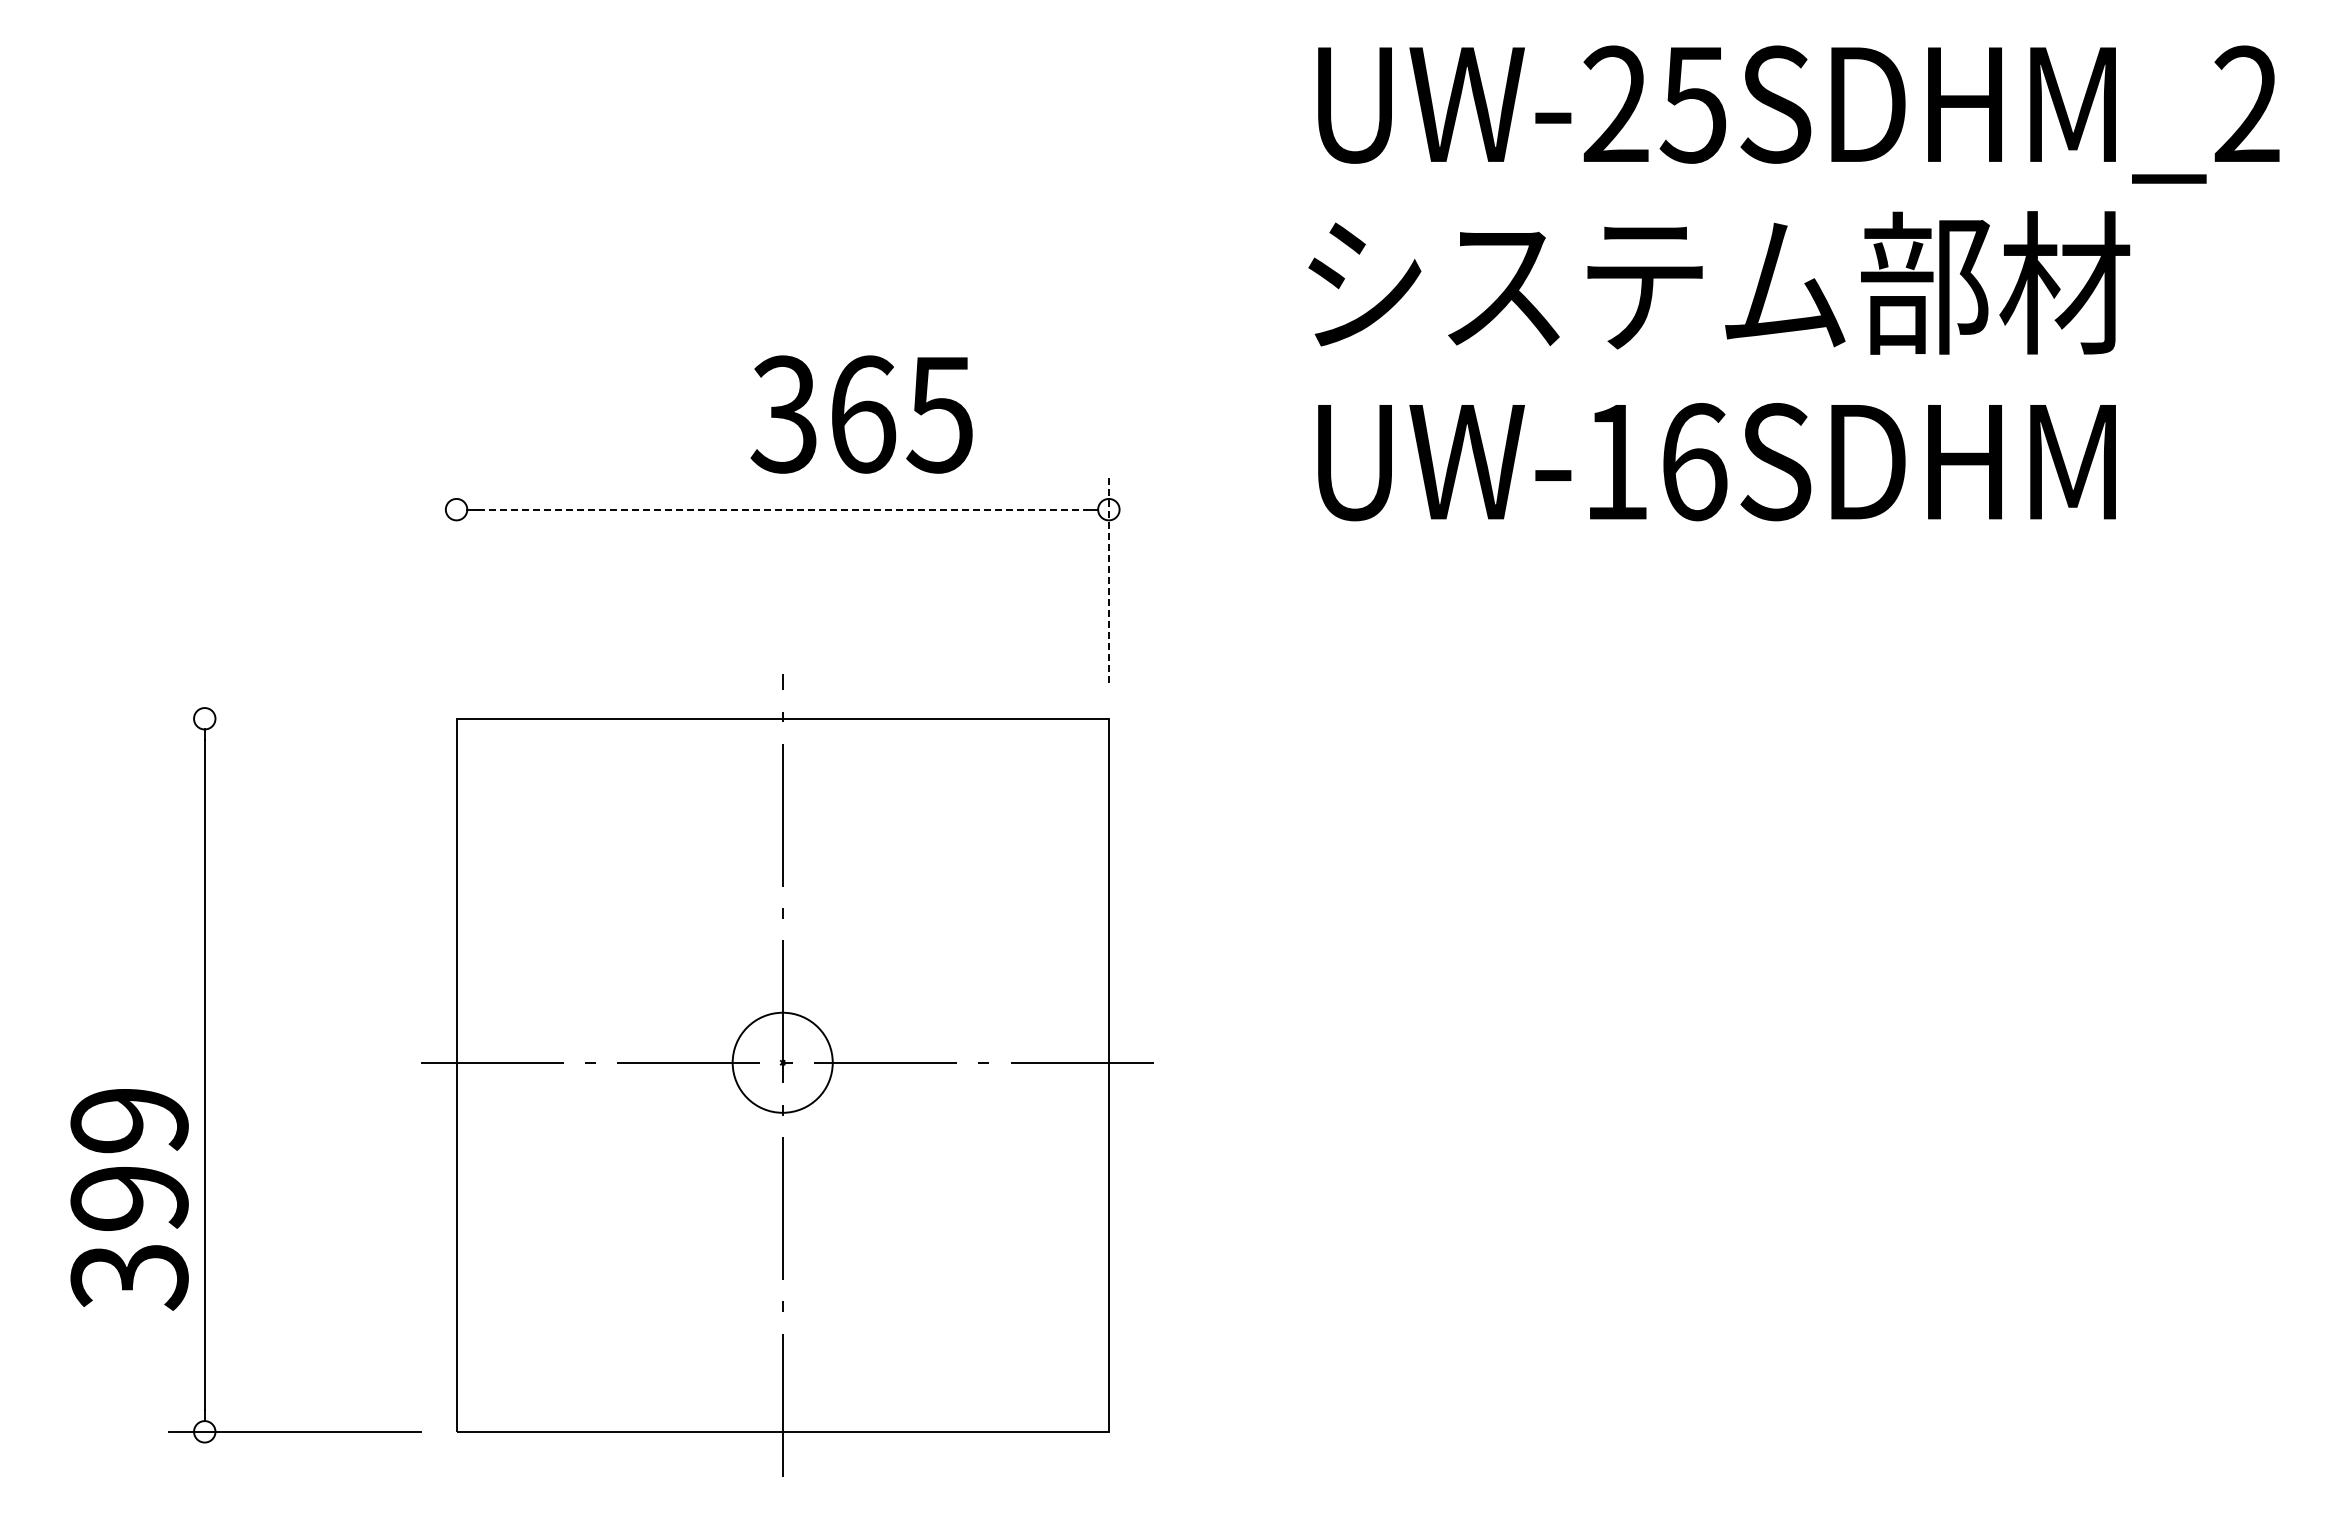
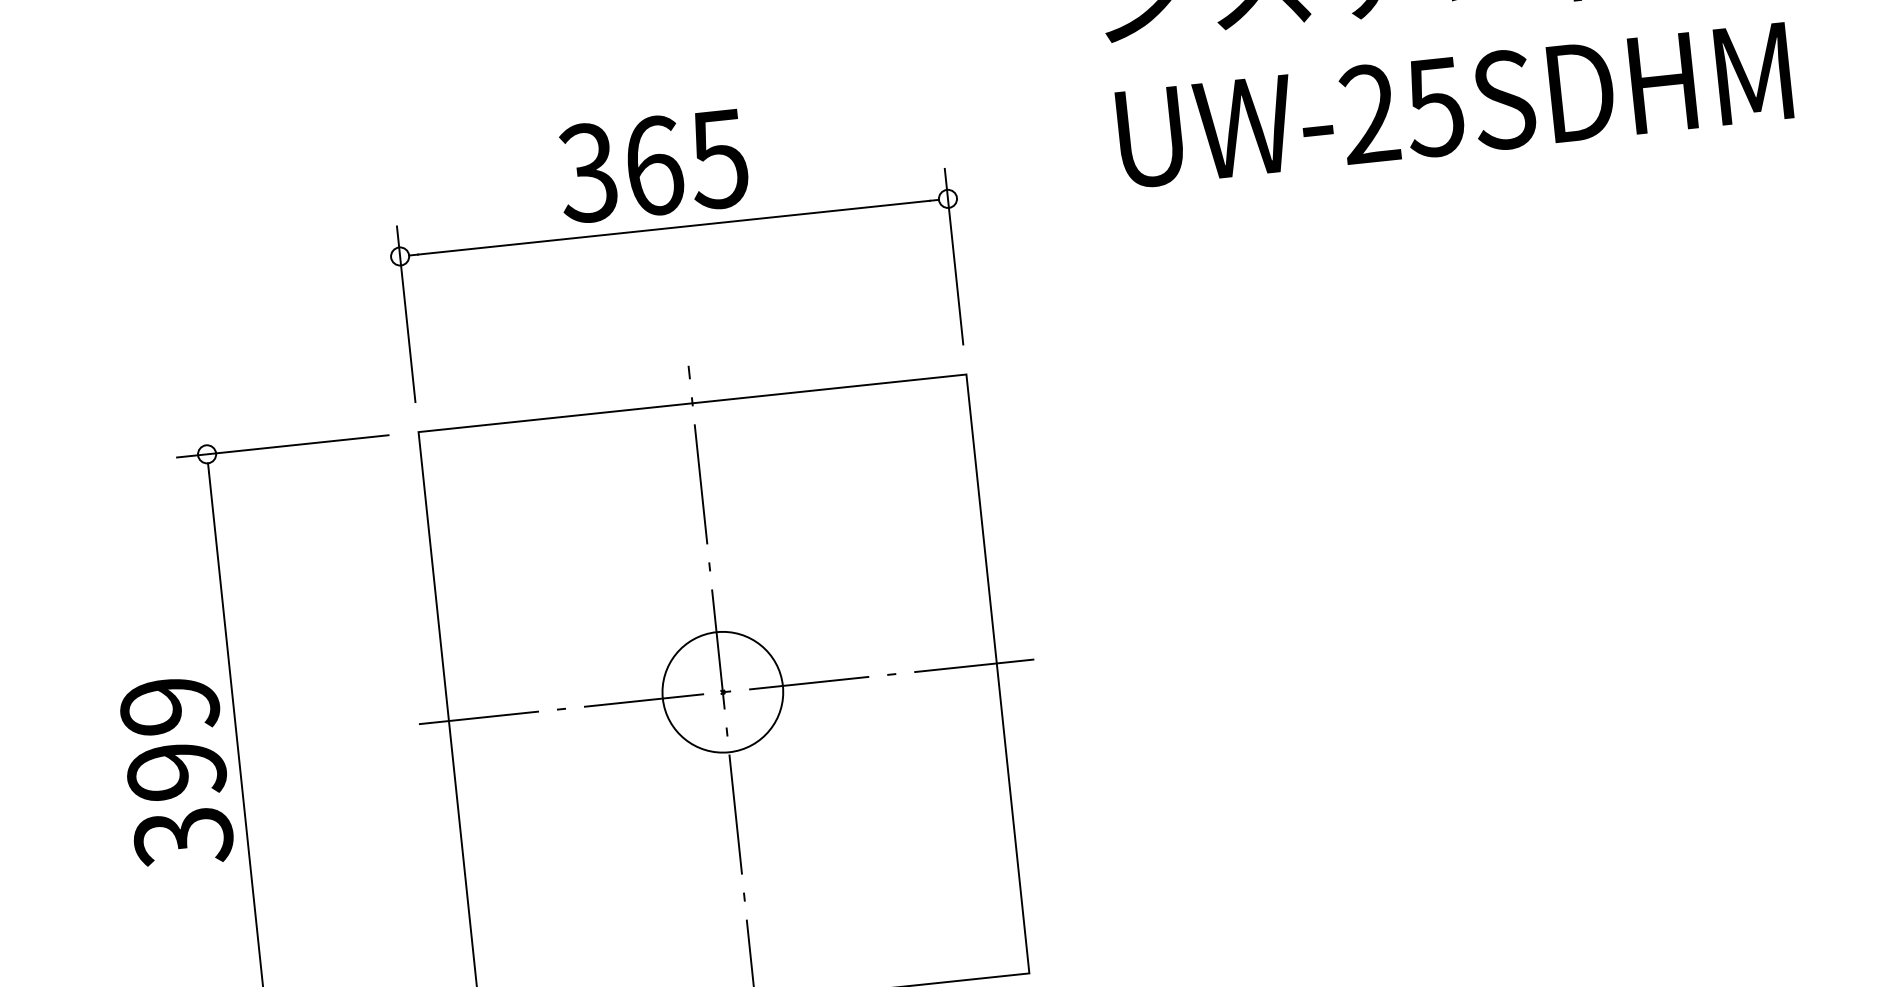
text: (861, 414) -> (652, 166), moved
text: (1655, 462) -> (1402, 111), UW-16SDHM -> UW-25SDHM
line: (782, 509) -> (673, 227), dashed -> solid
line: (456, 578) -> (406, 314), added
line: (1108, 578) -> (953, 256), dashed -> solid
line: (294, 718) -> (282, 446), added
circle: (782, 1062) -> (722, 692), size x1.43
text: (129, 1199) -> (176, 772), moved

